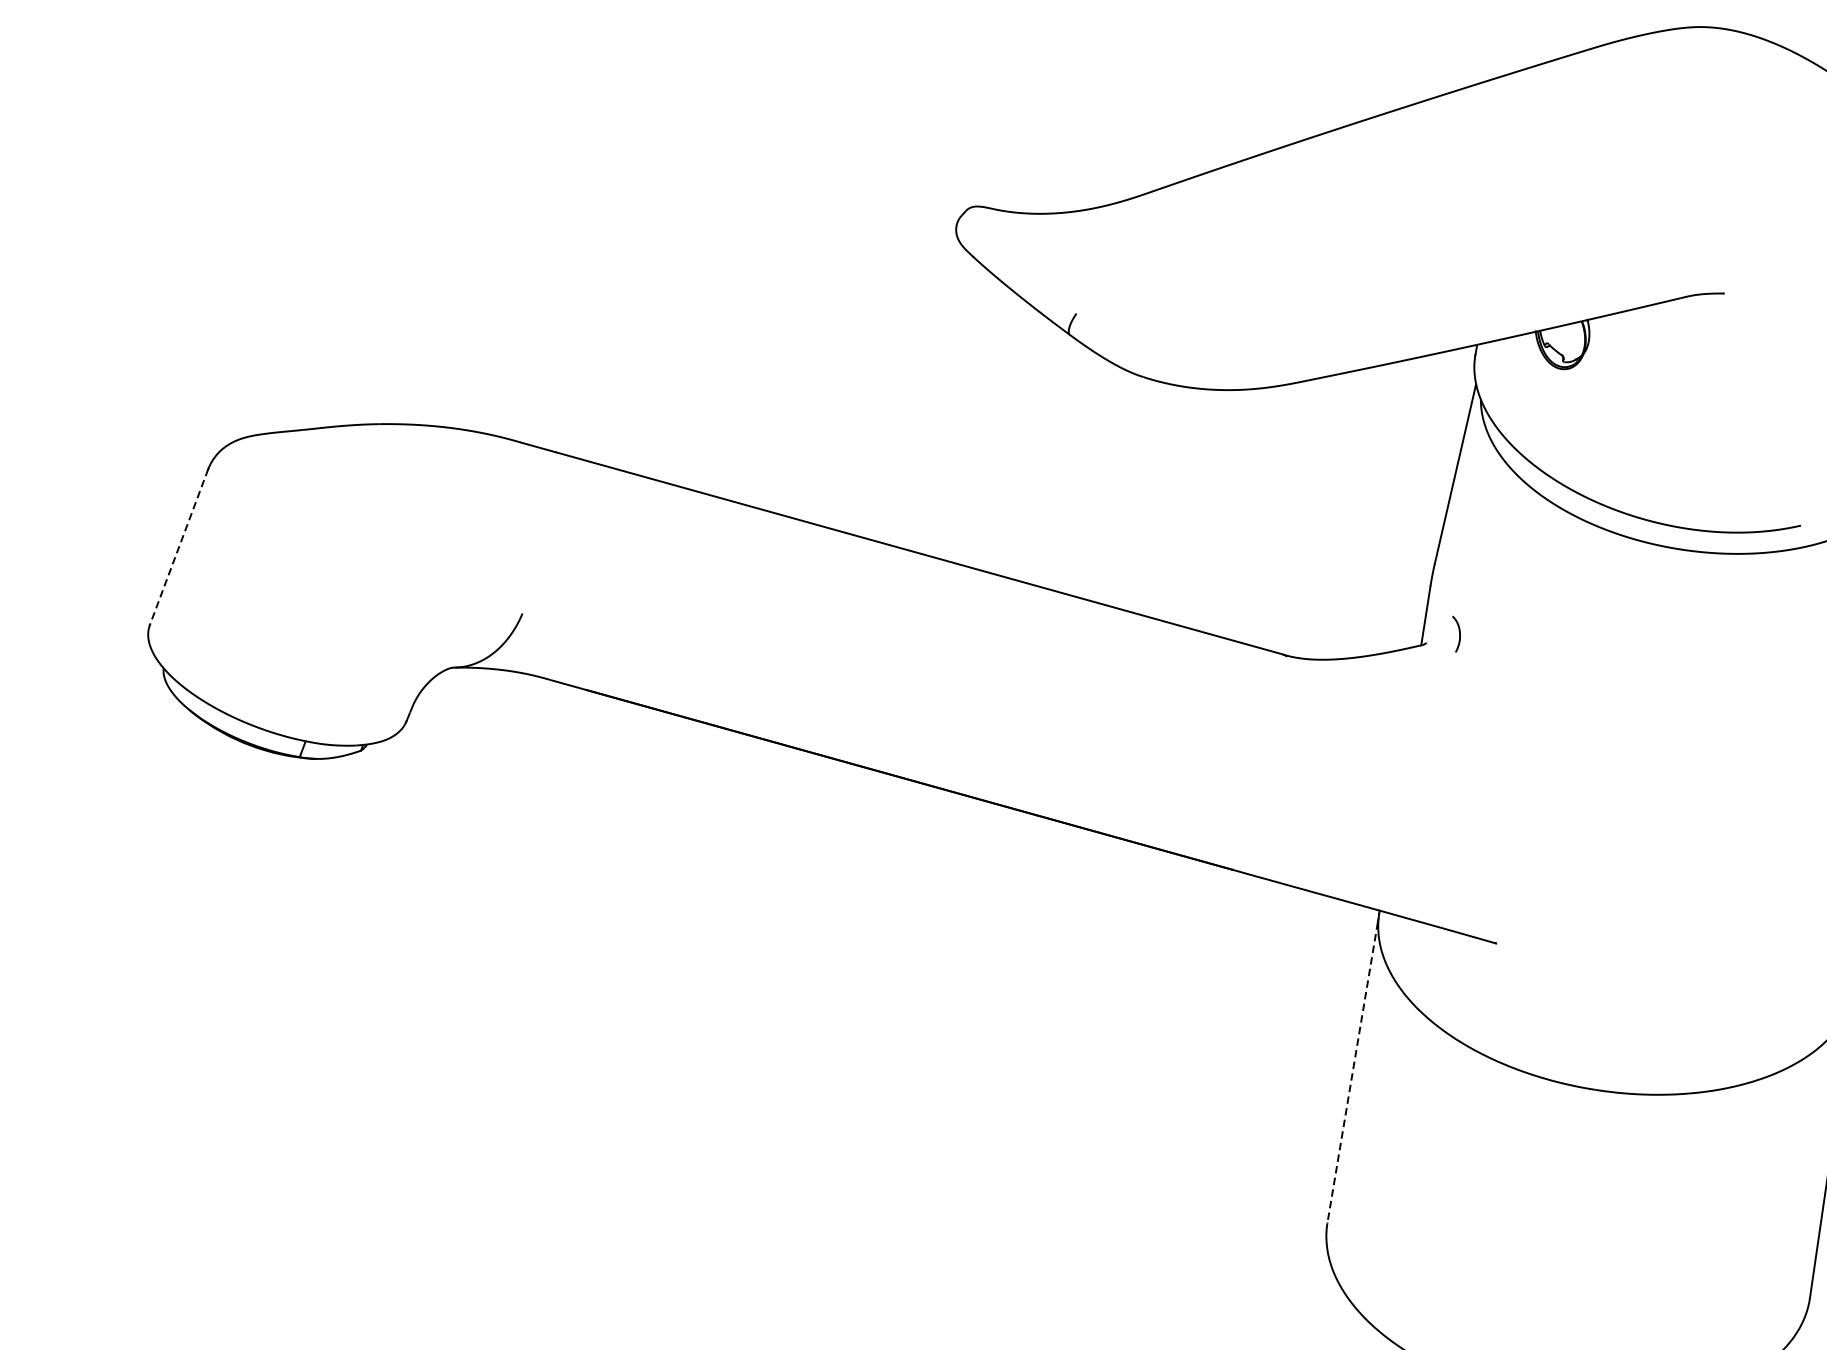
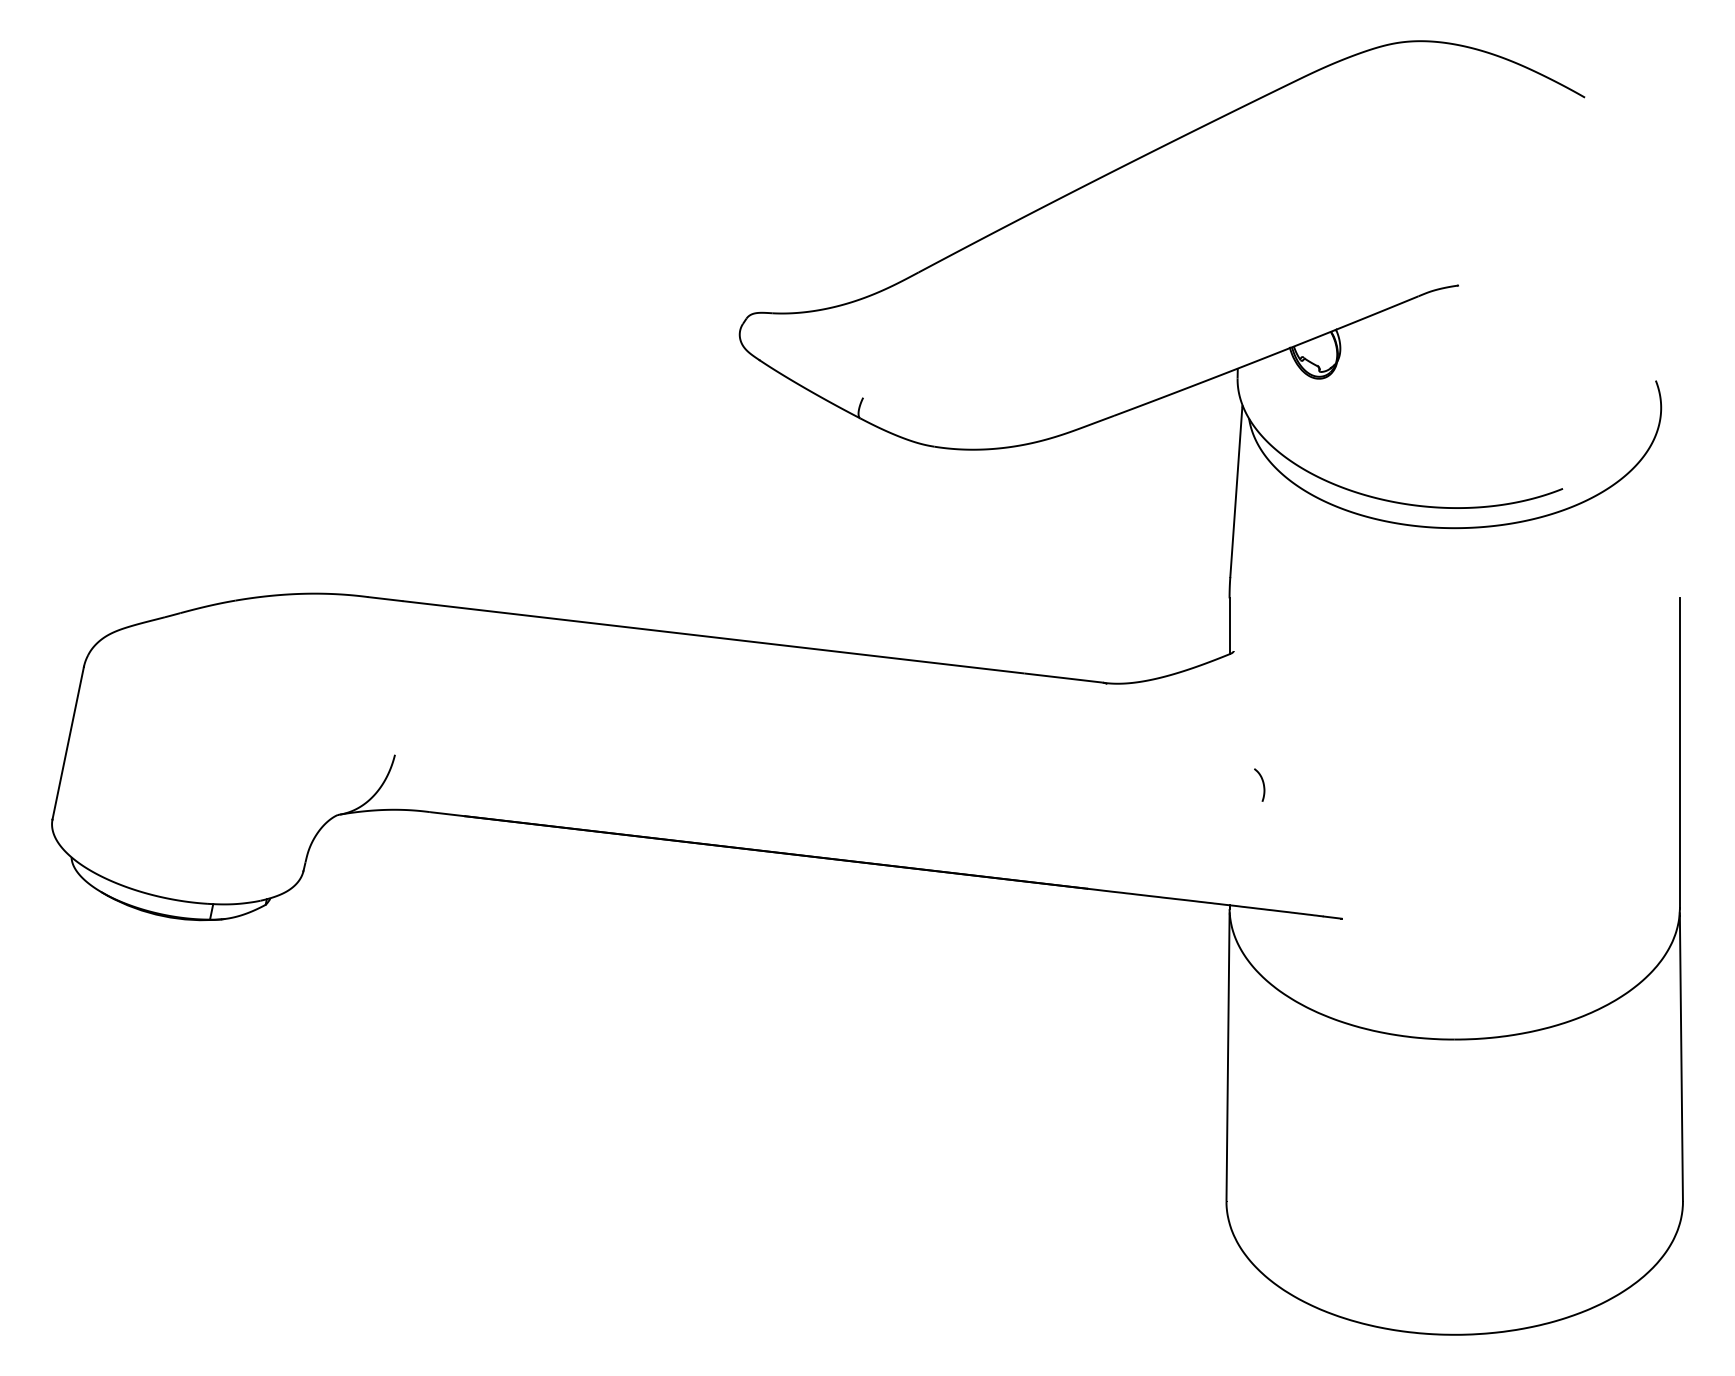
line: (179, 547) -> (68, 743), dashed -> solid
curve: (1458, 634) -> (1262, 784), moved
line: (1353, 1073) -> (1228, 1059), dashed -> solid

